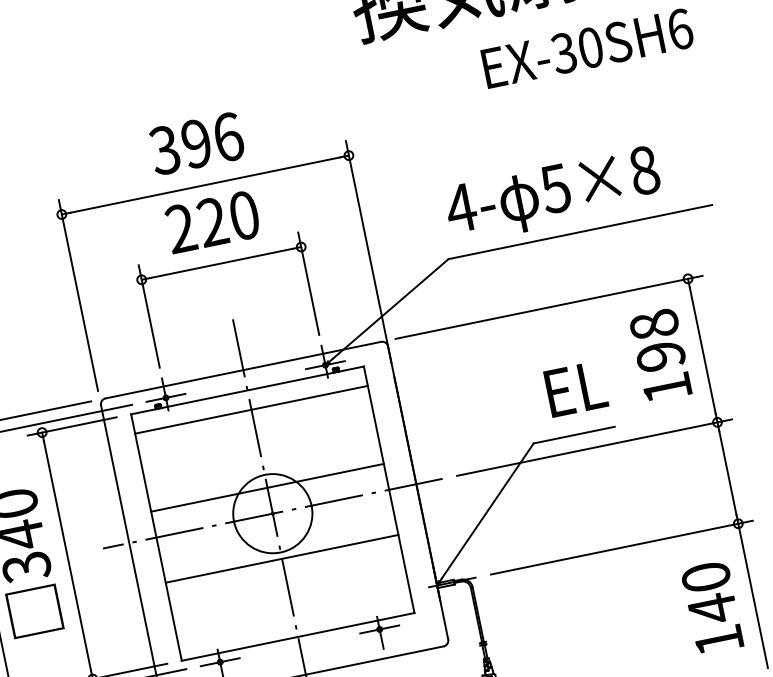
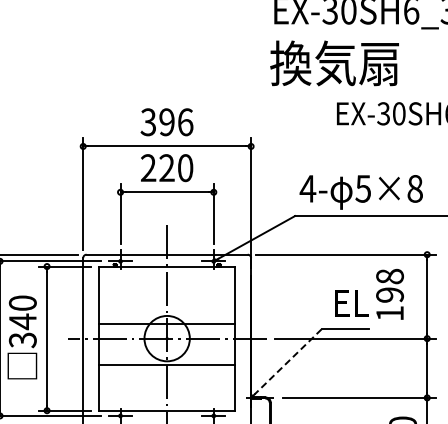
text: (659, 355) -> (389, 294), moved
line: (251, 409) -> (167, 277), removed
line: (488, 510) -> (288, 361), solid -> dashed

